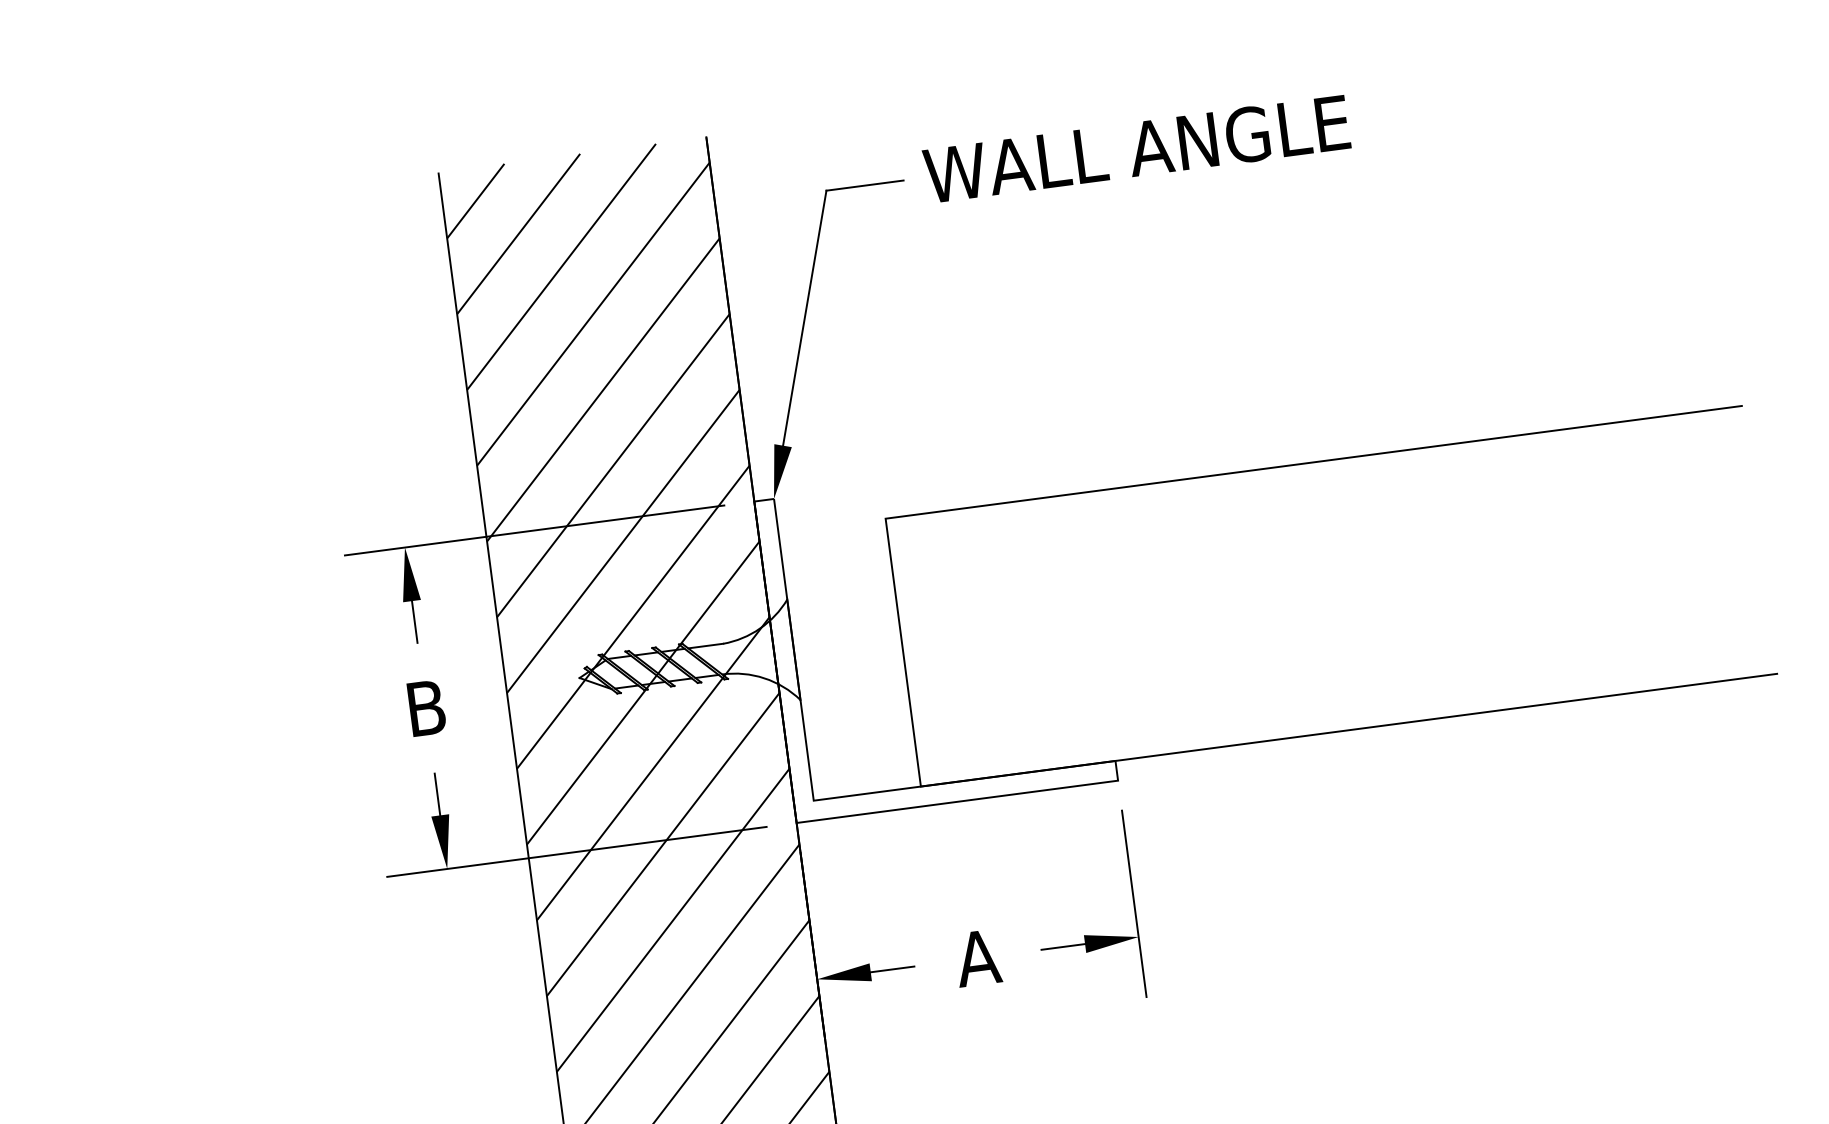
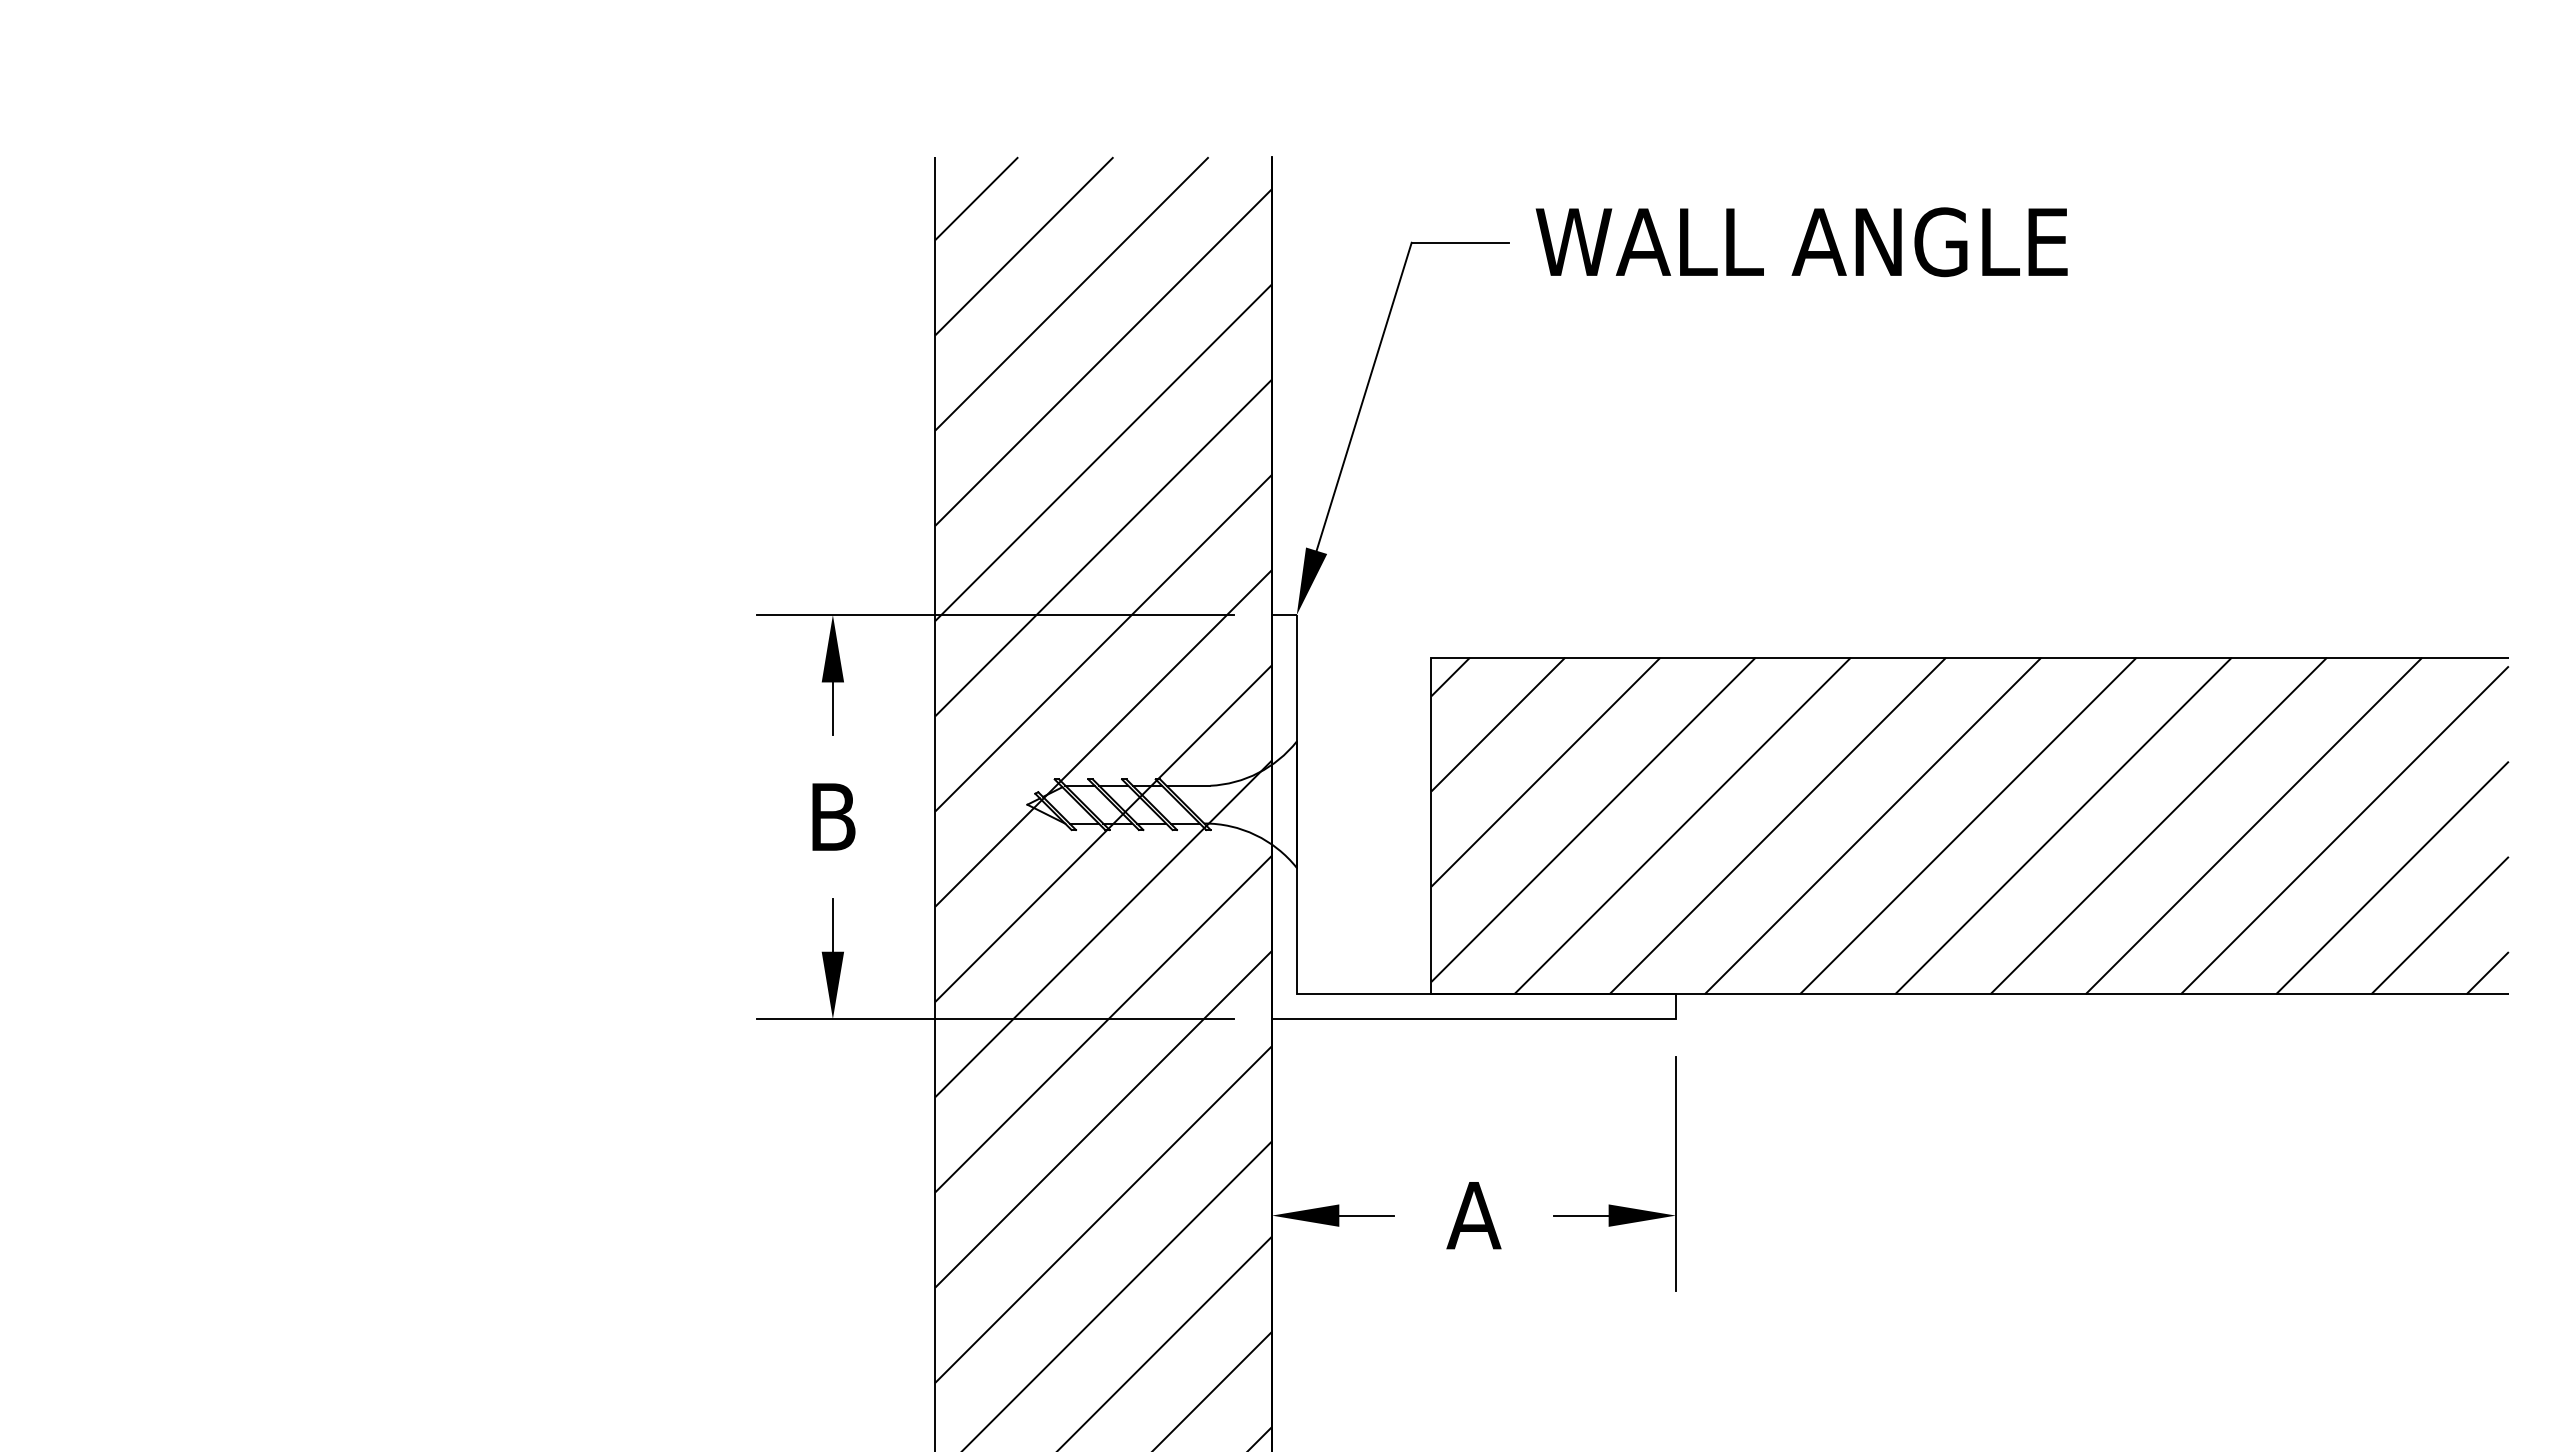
hatch: (1331, 595) -> (1969, 825), added

